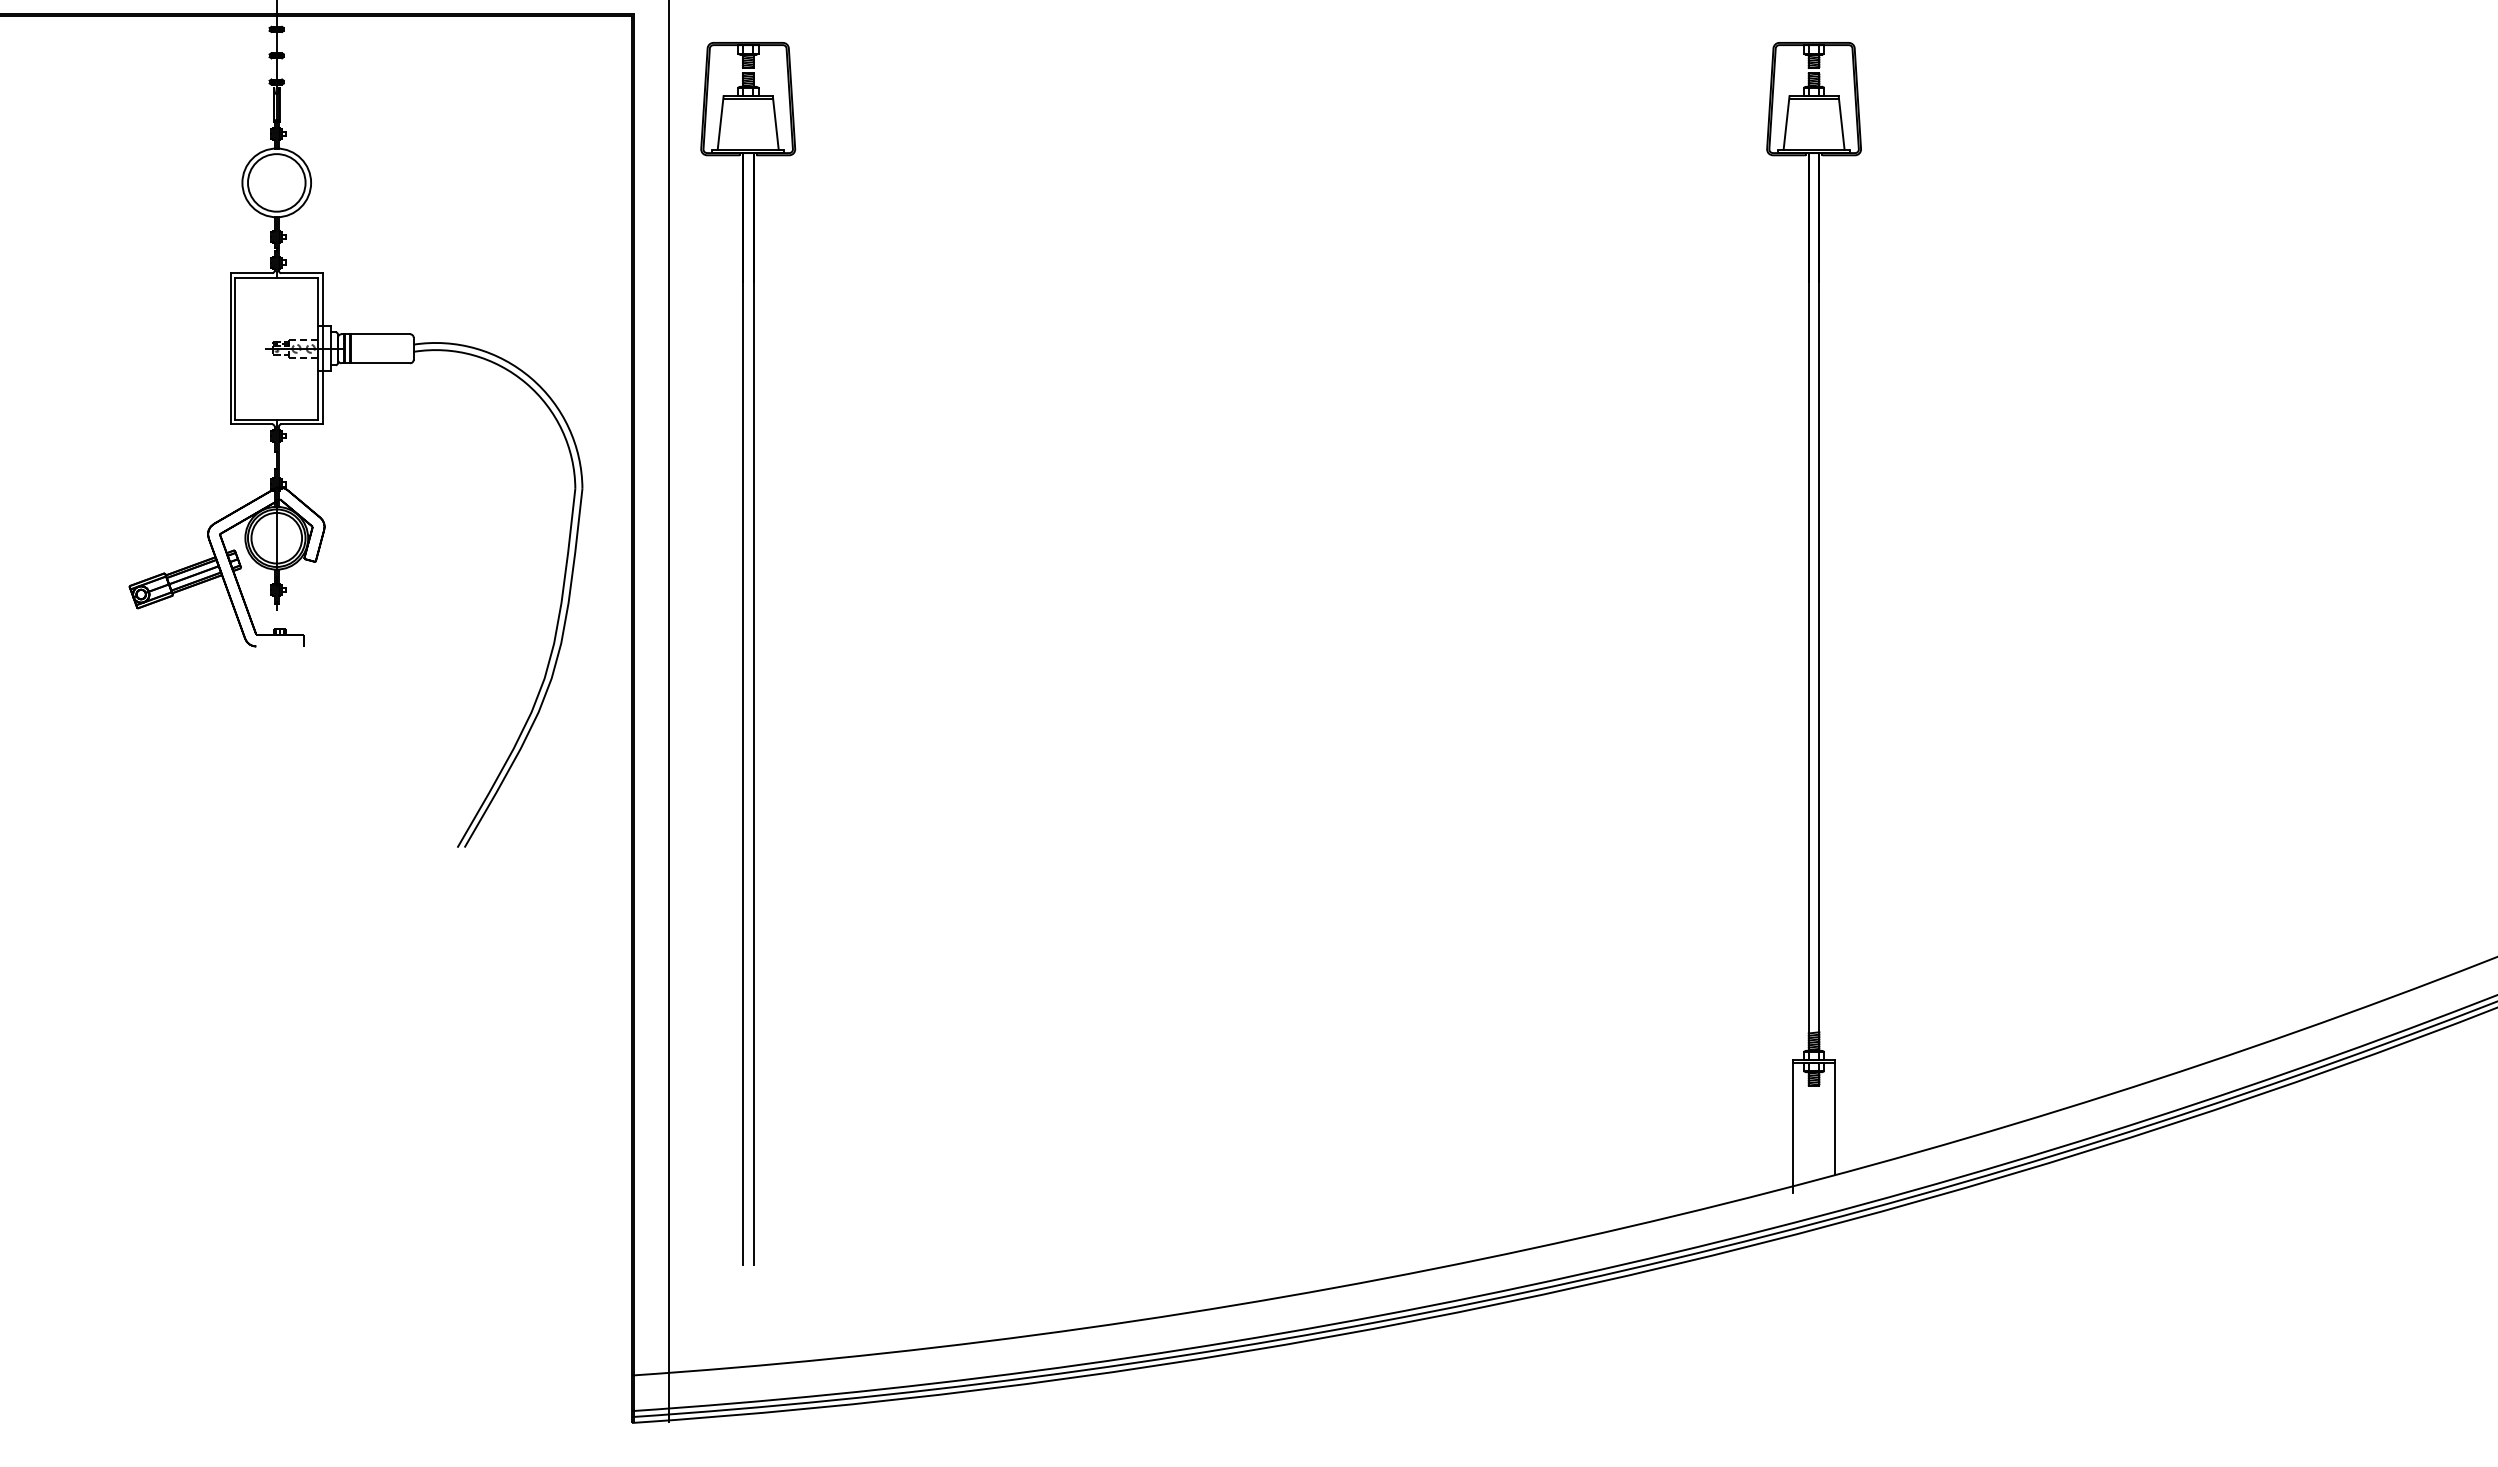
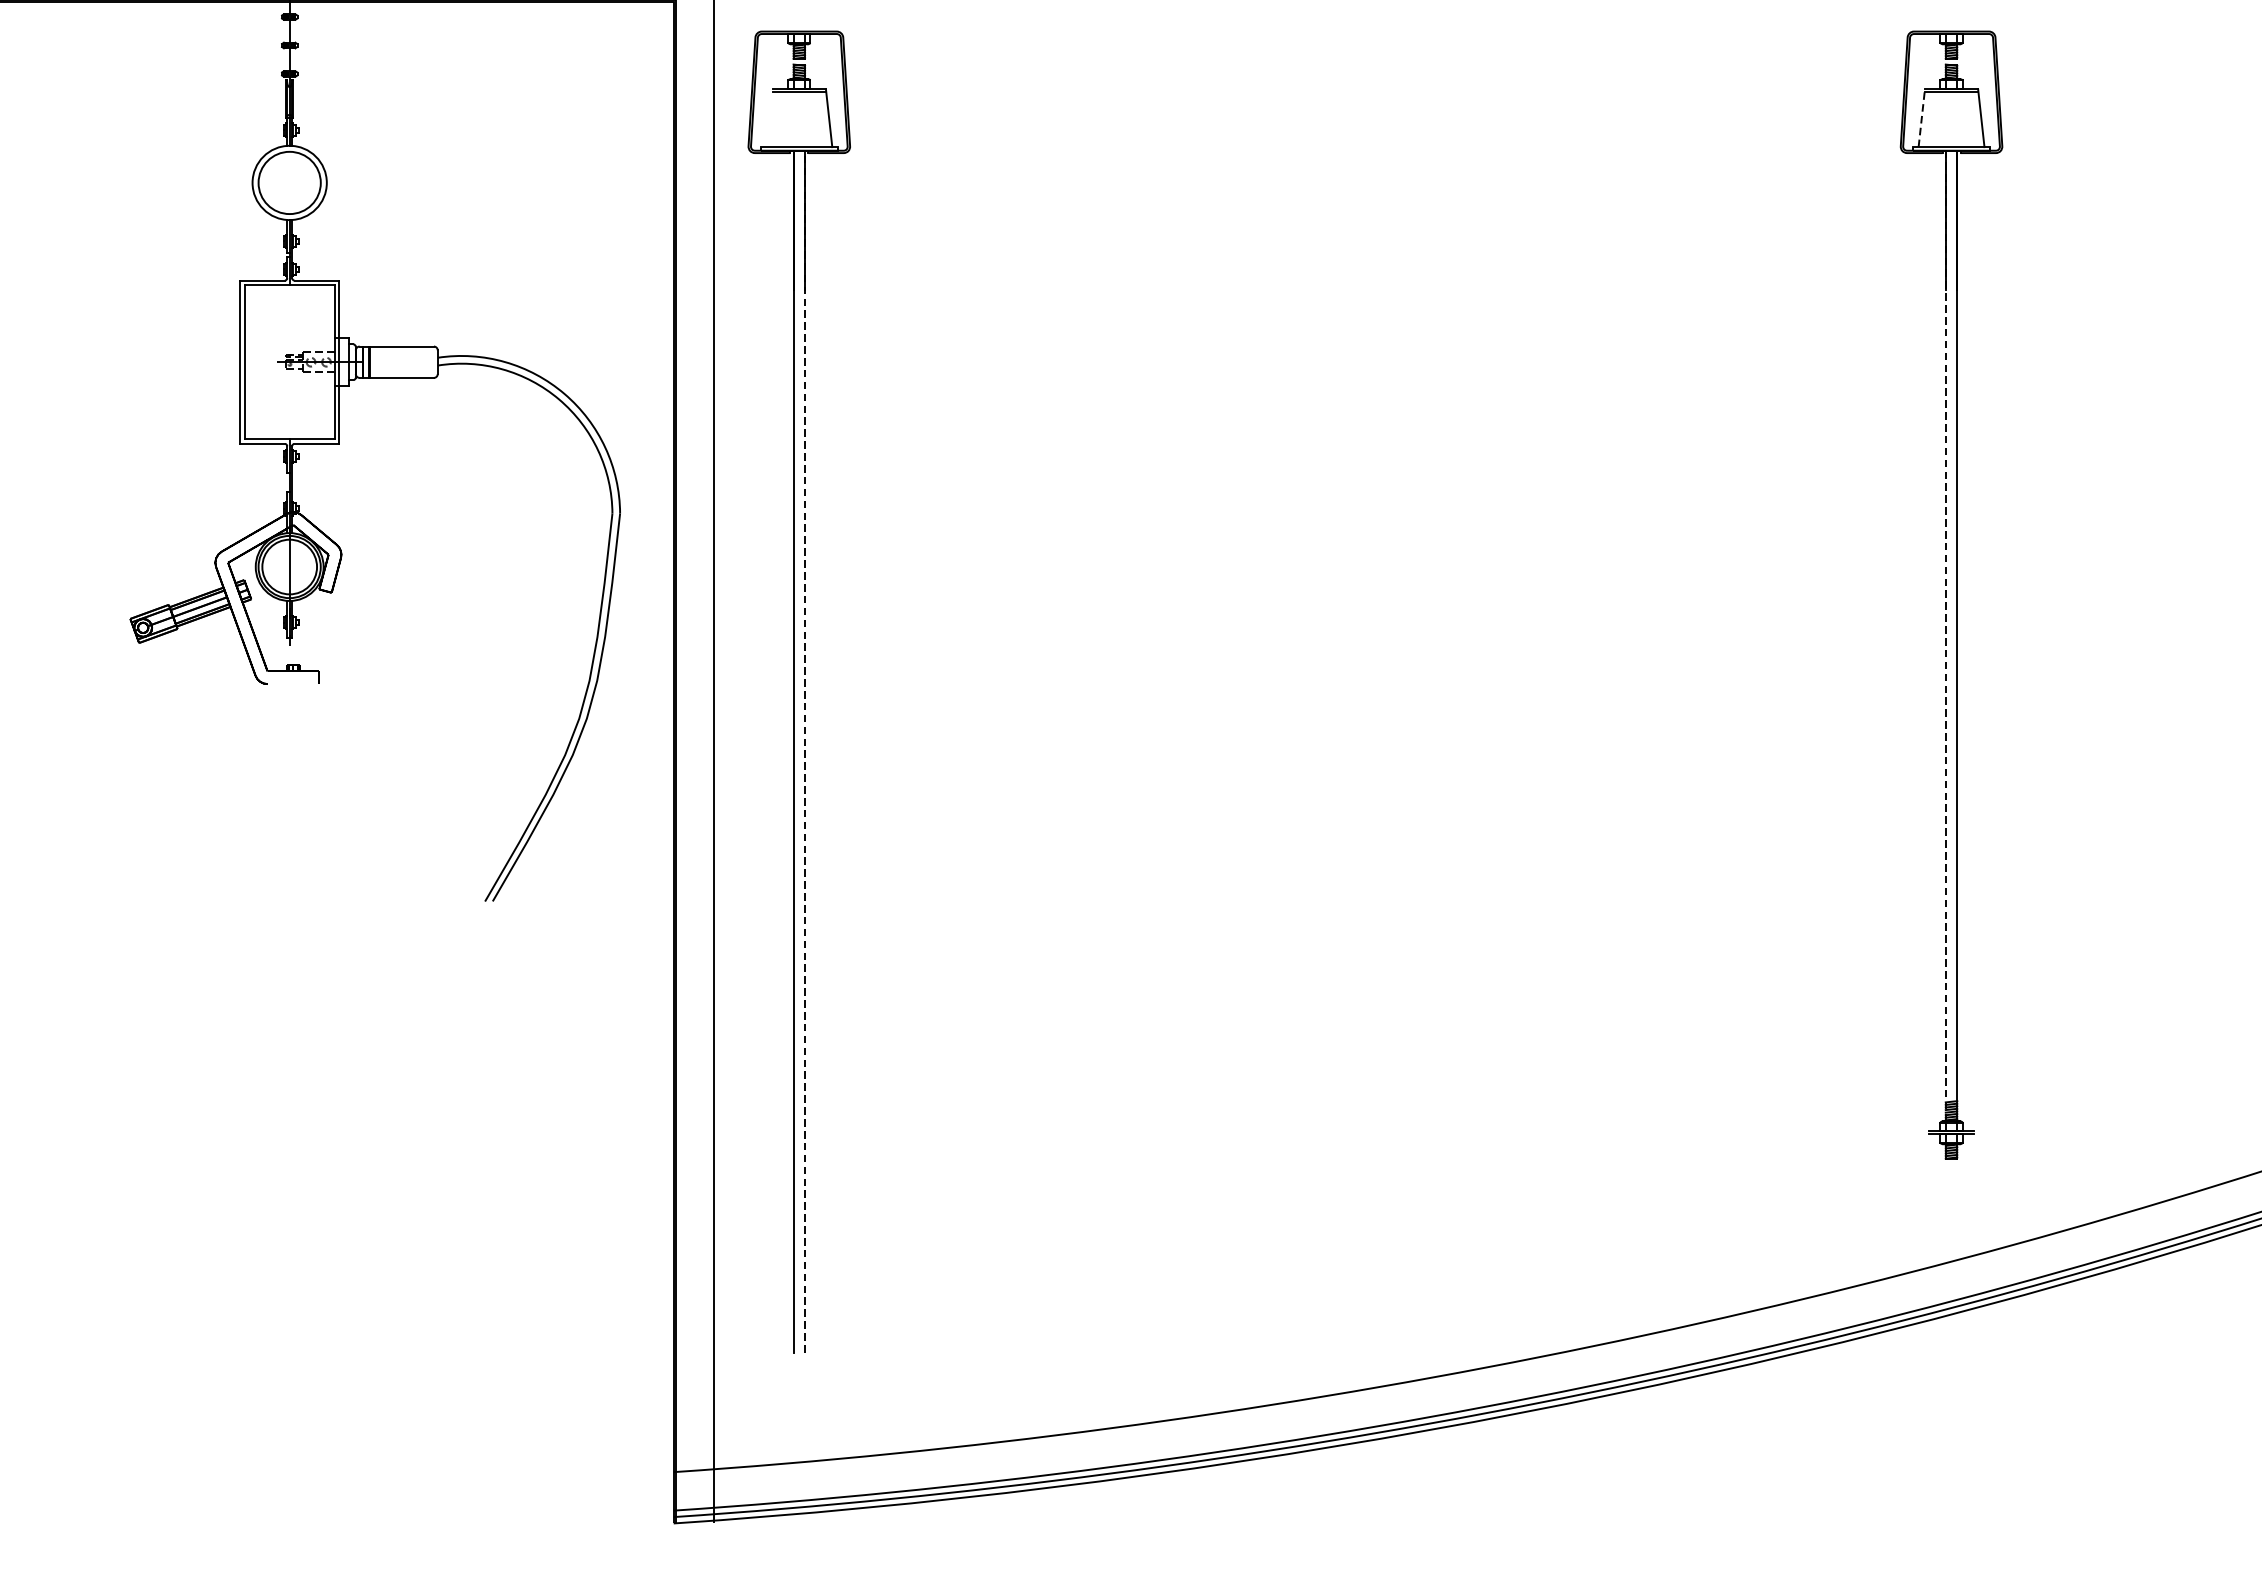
line: (720, 122) -> (769, 117), removed
line: (1786, 123) -> (1921, 118), solid -> dashed
line: (1808, 601) -> (1945, 635), solid -> dashed
line: (753, 708) -> (805, 751), solid -> dashed
line: (1834, 1117) -> (1973, 1193), removed
line: (1793, 1126) -> (1929, 1202), removed

